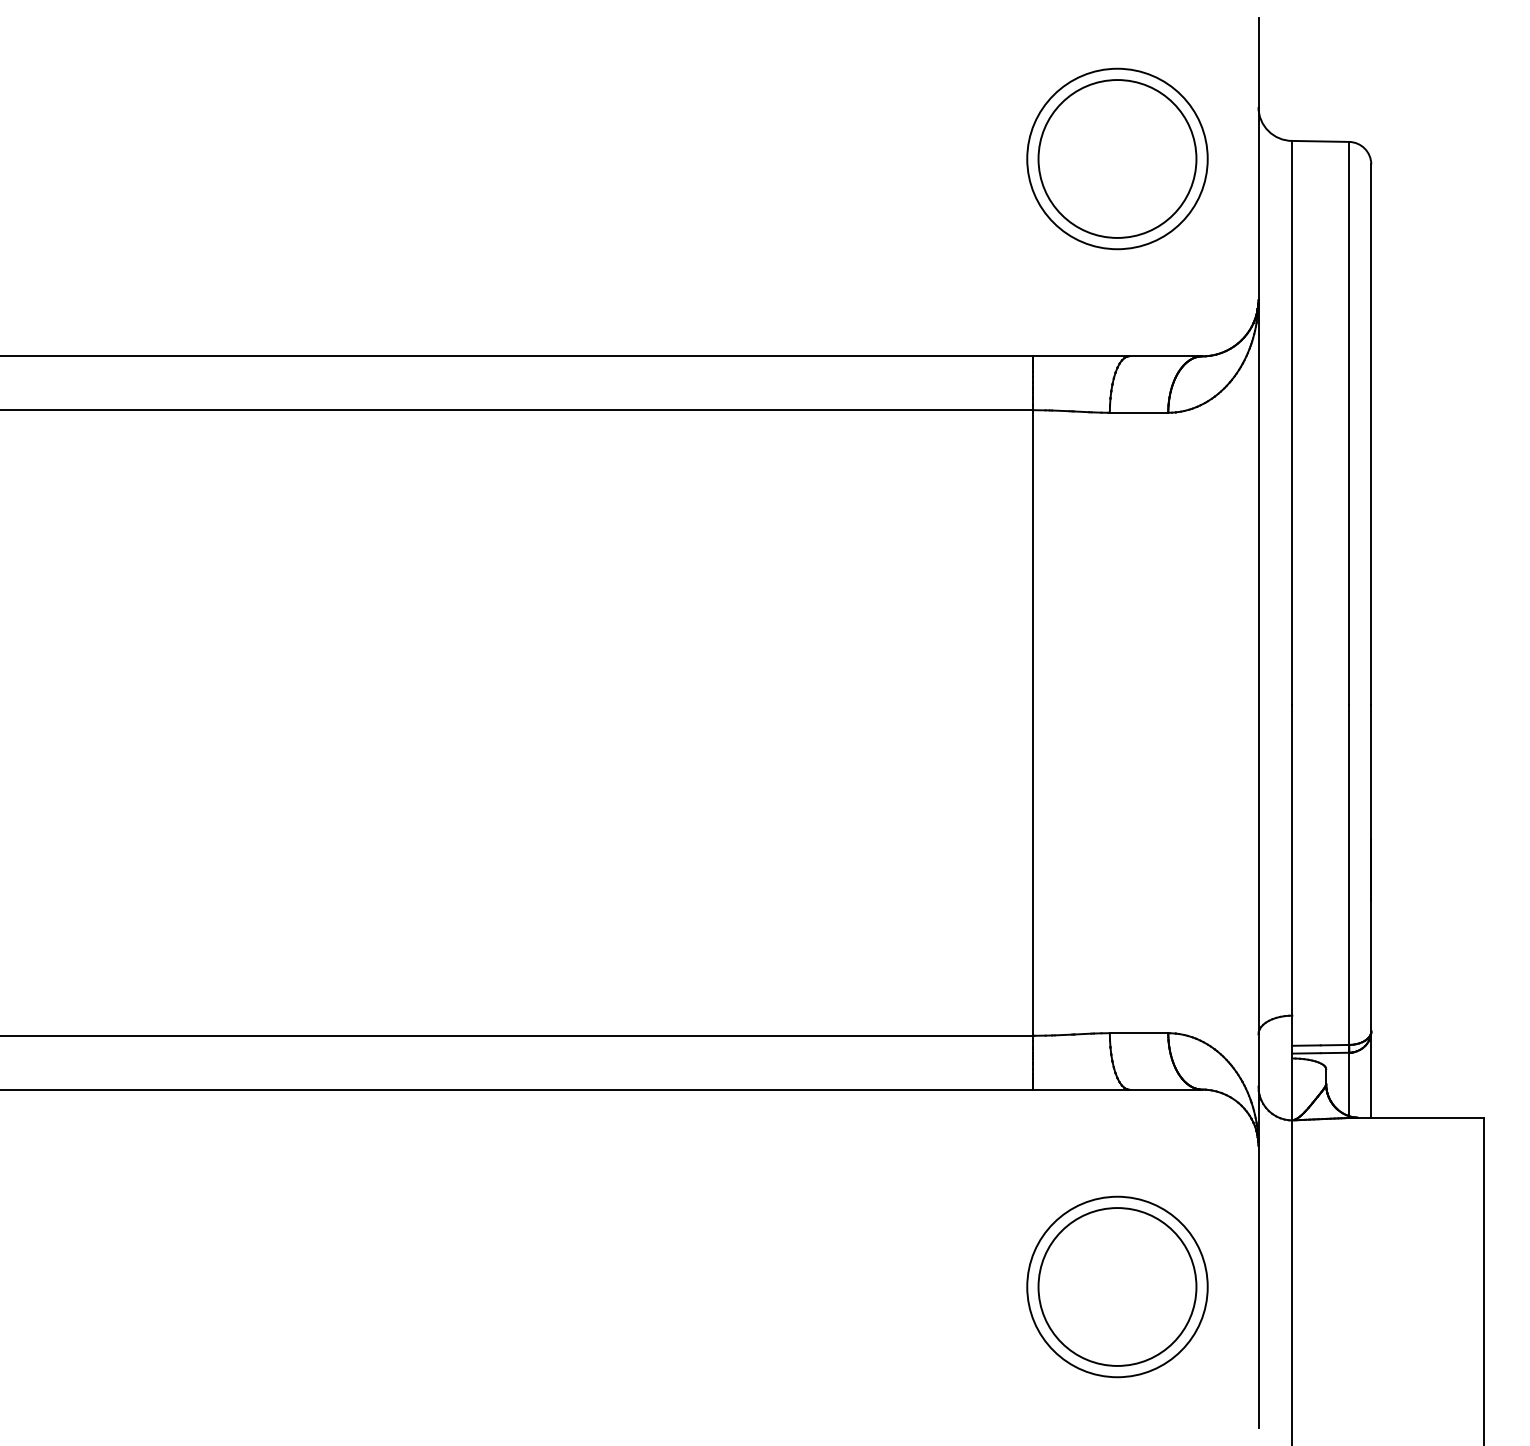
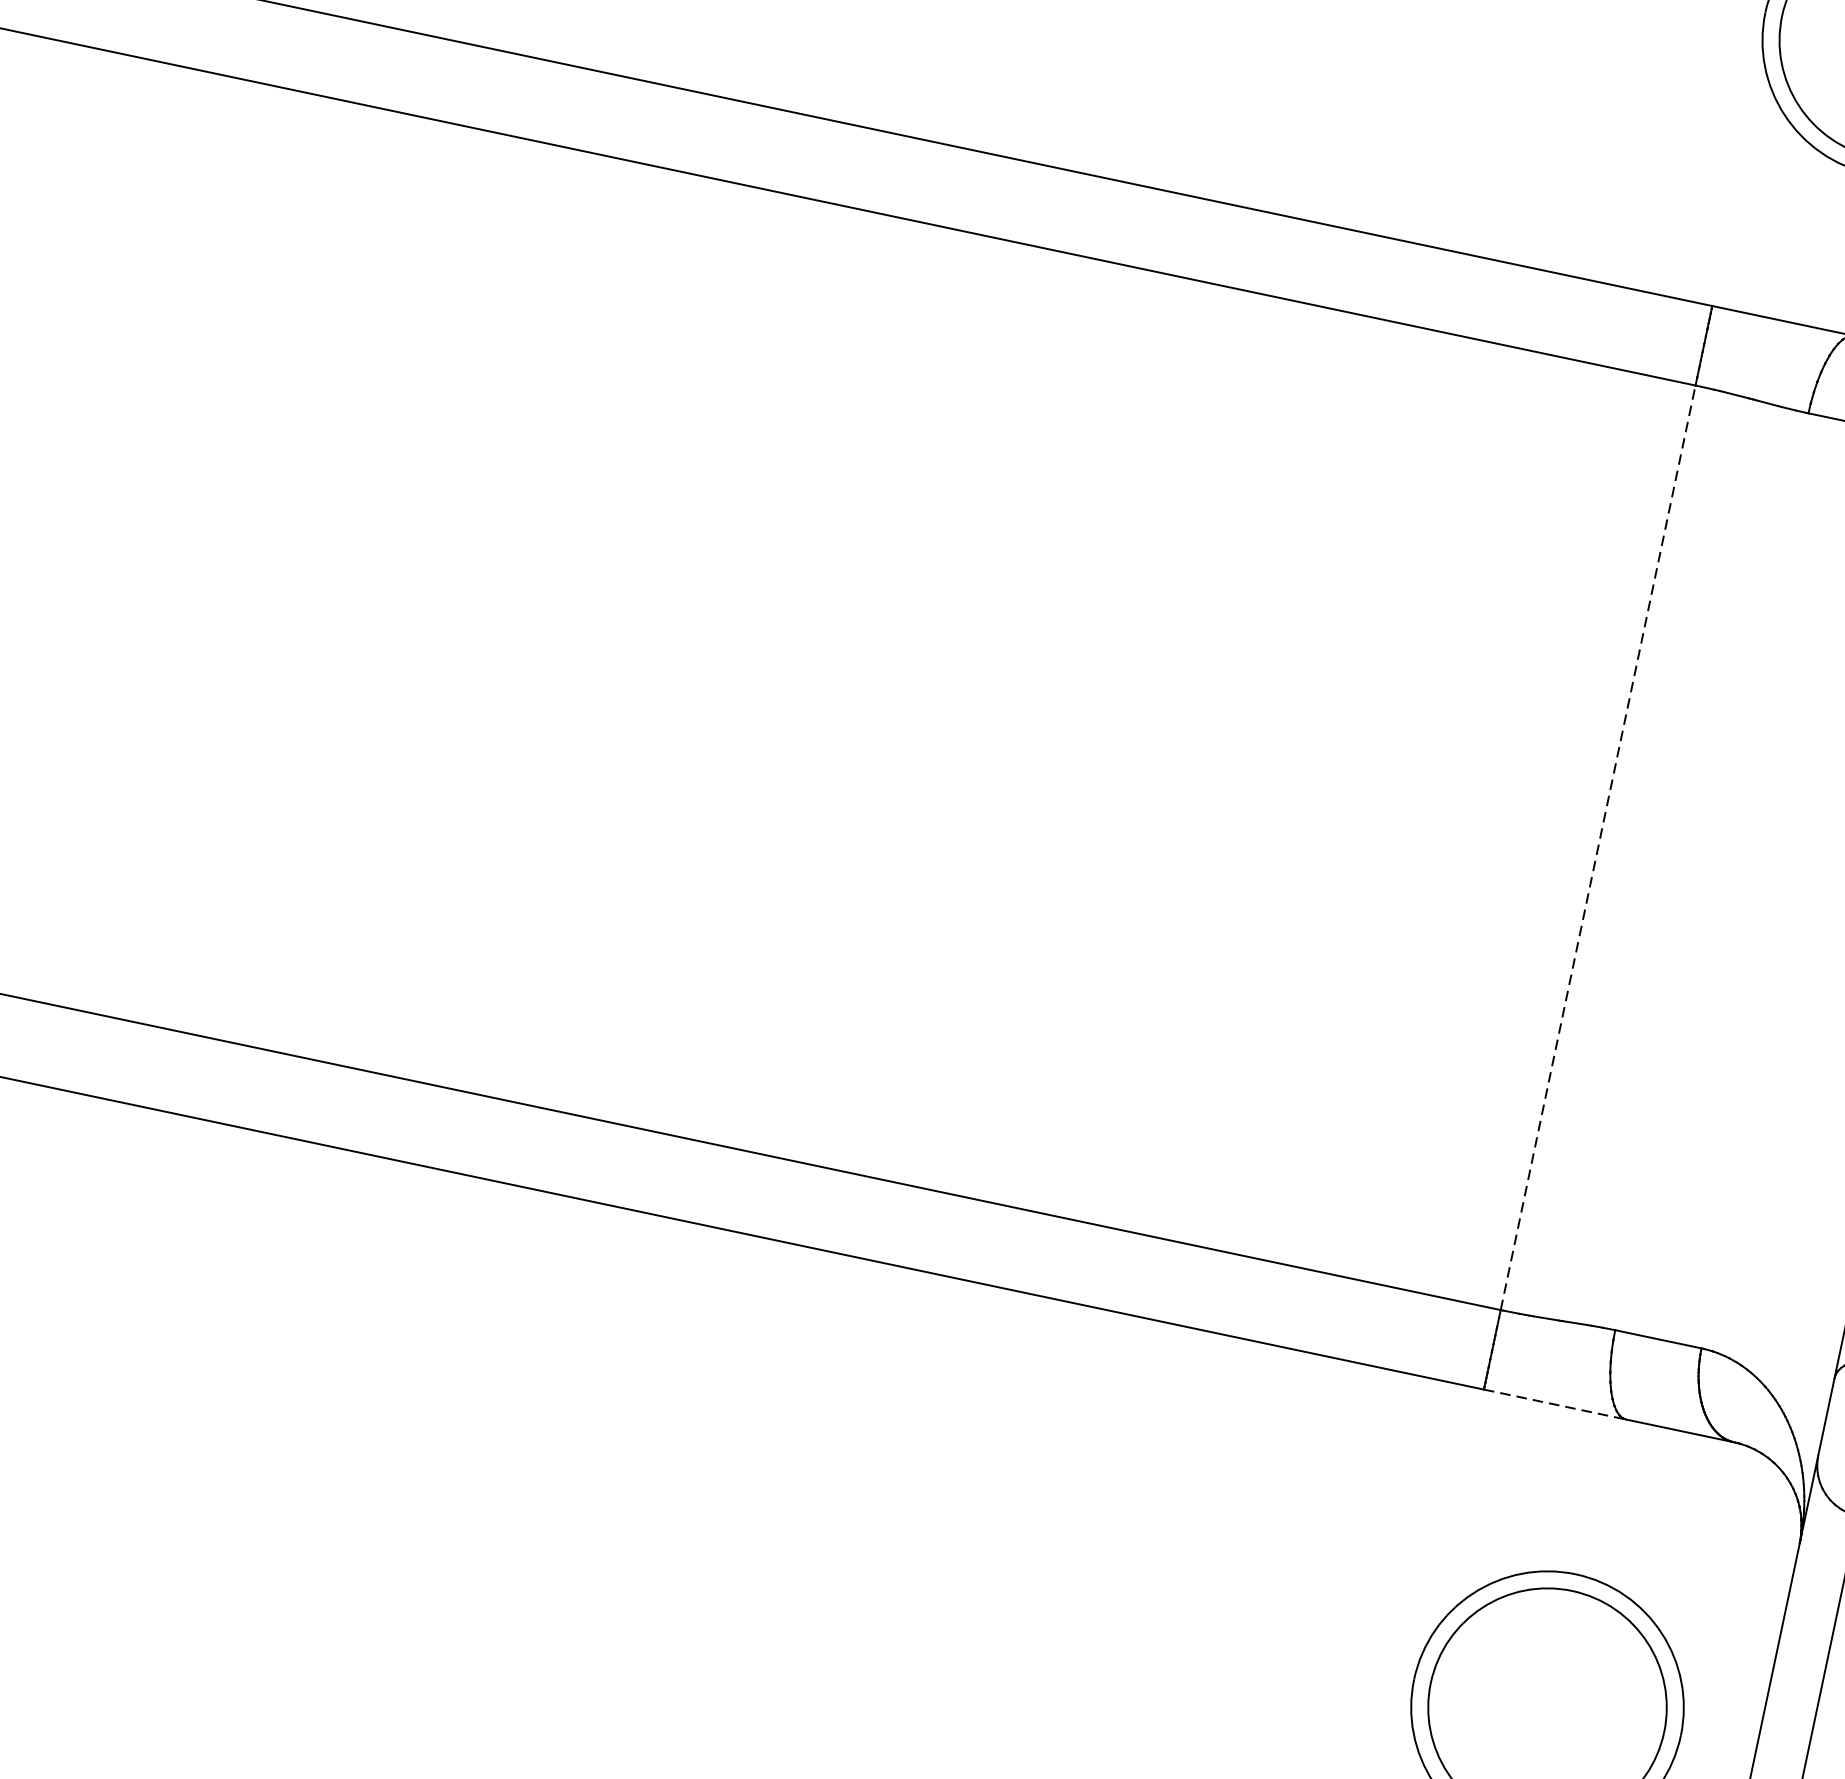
line: (1032, 723) -> (1597, 848), solid -> dashed
line: (1081, 1089) -> (1555, 1404), solid -> dashed

